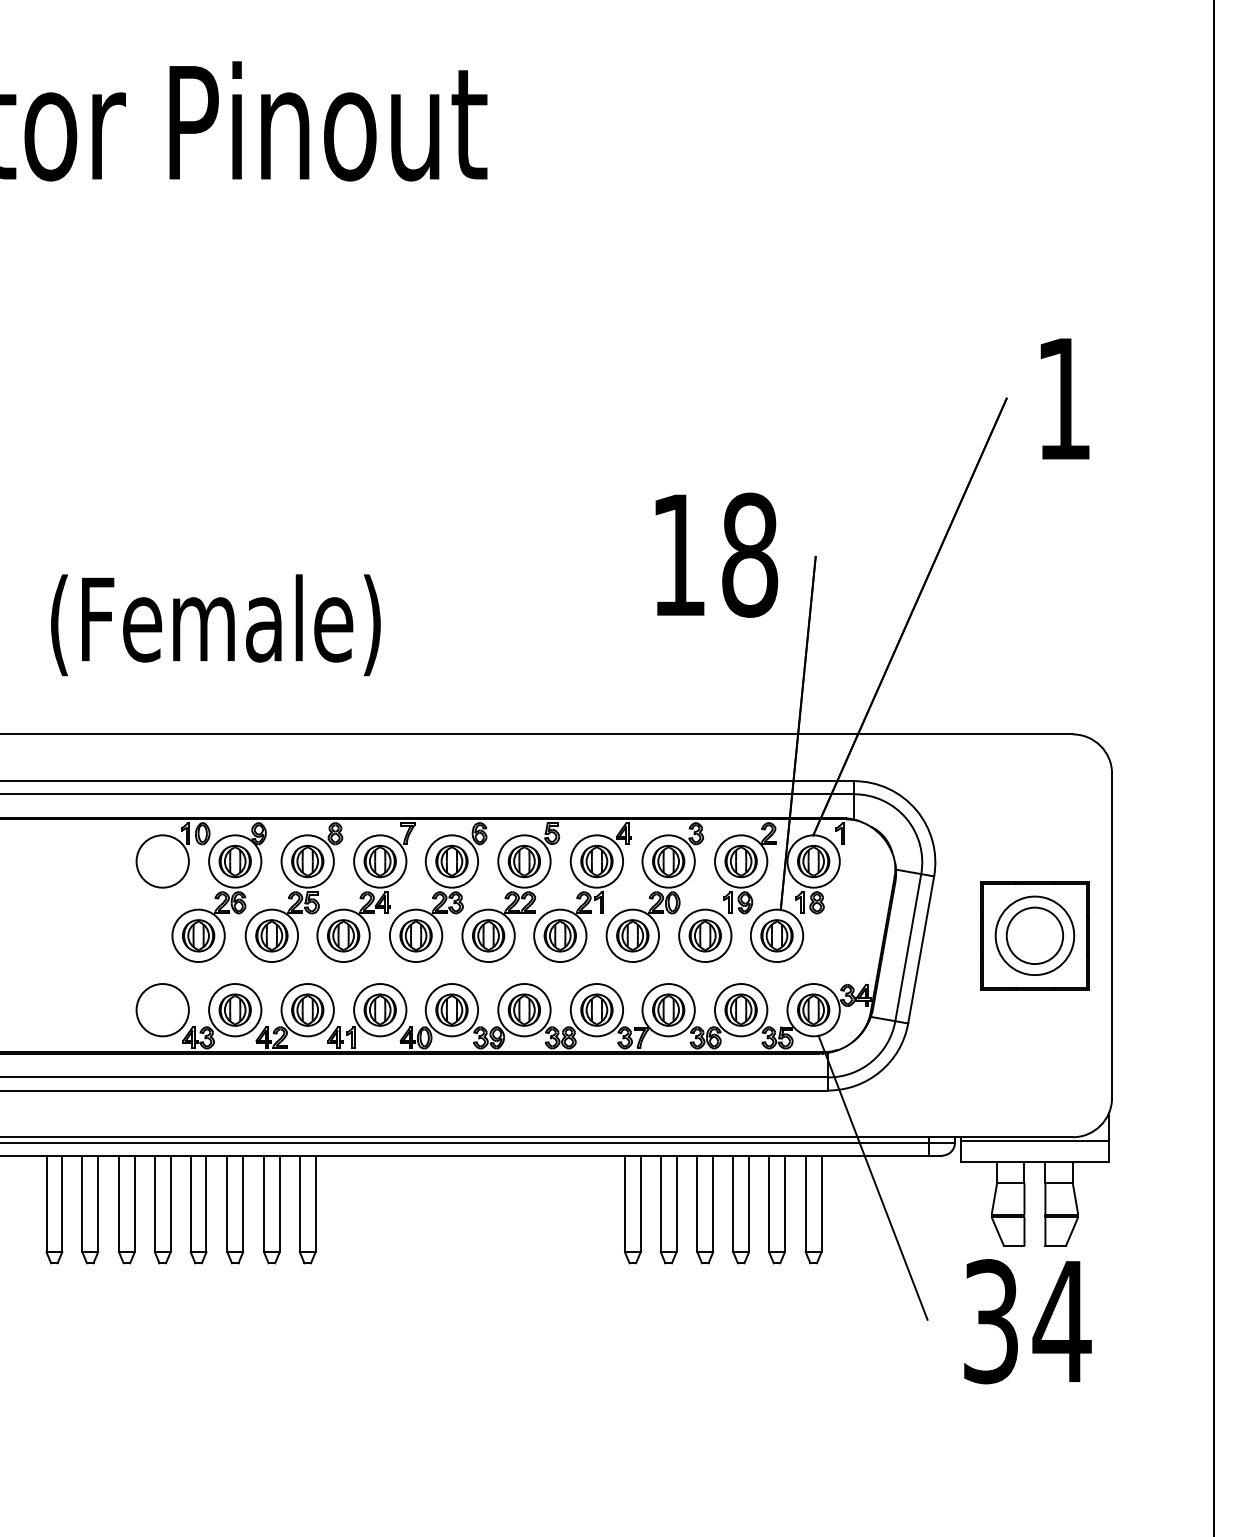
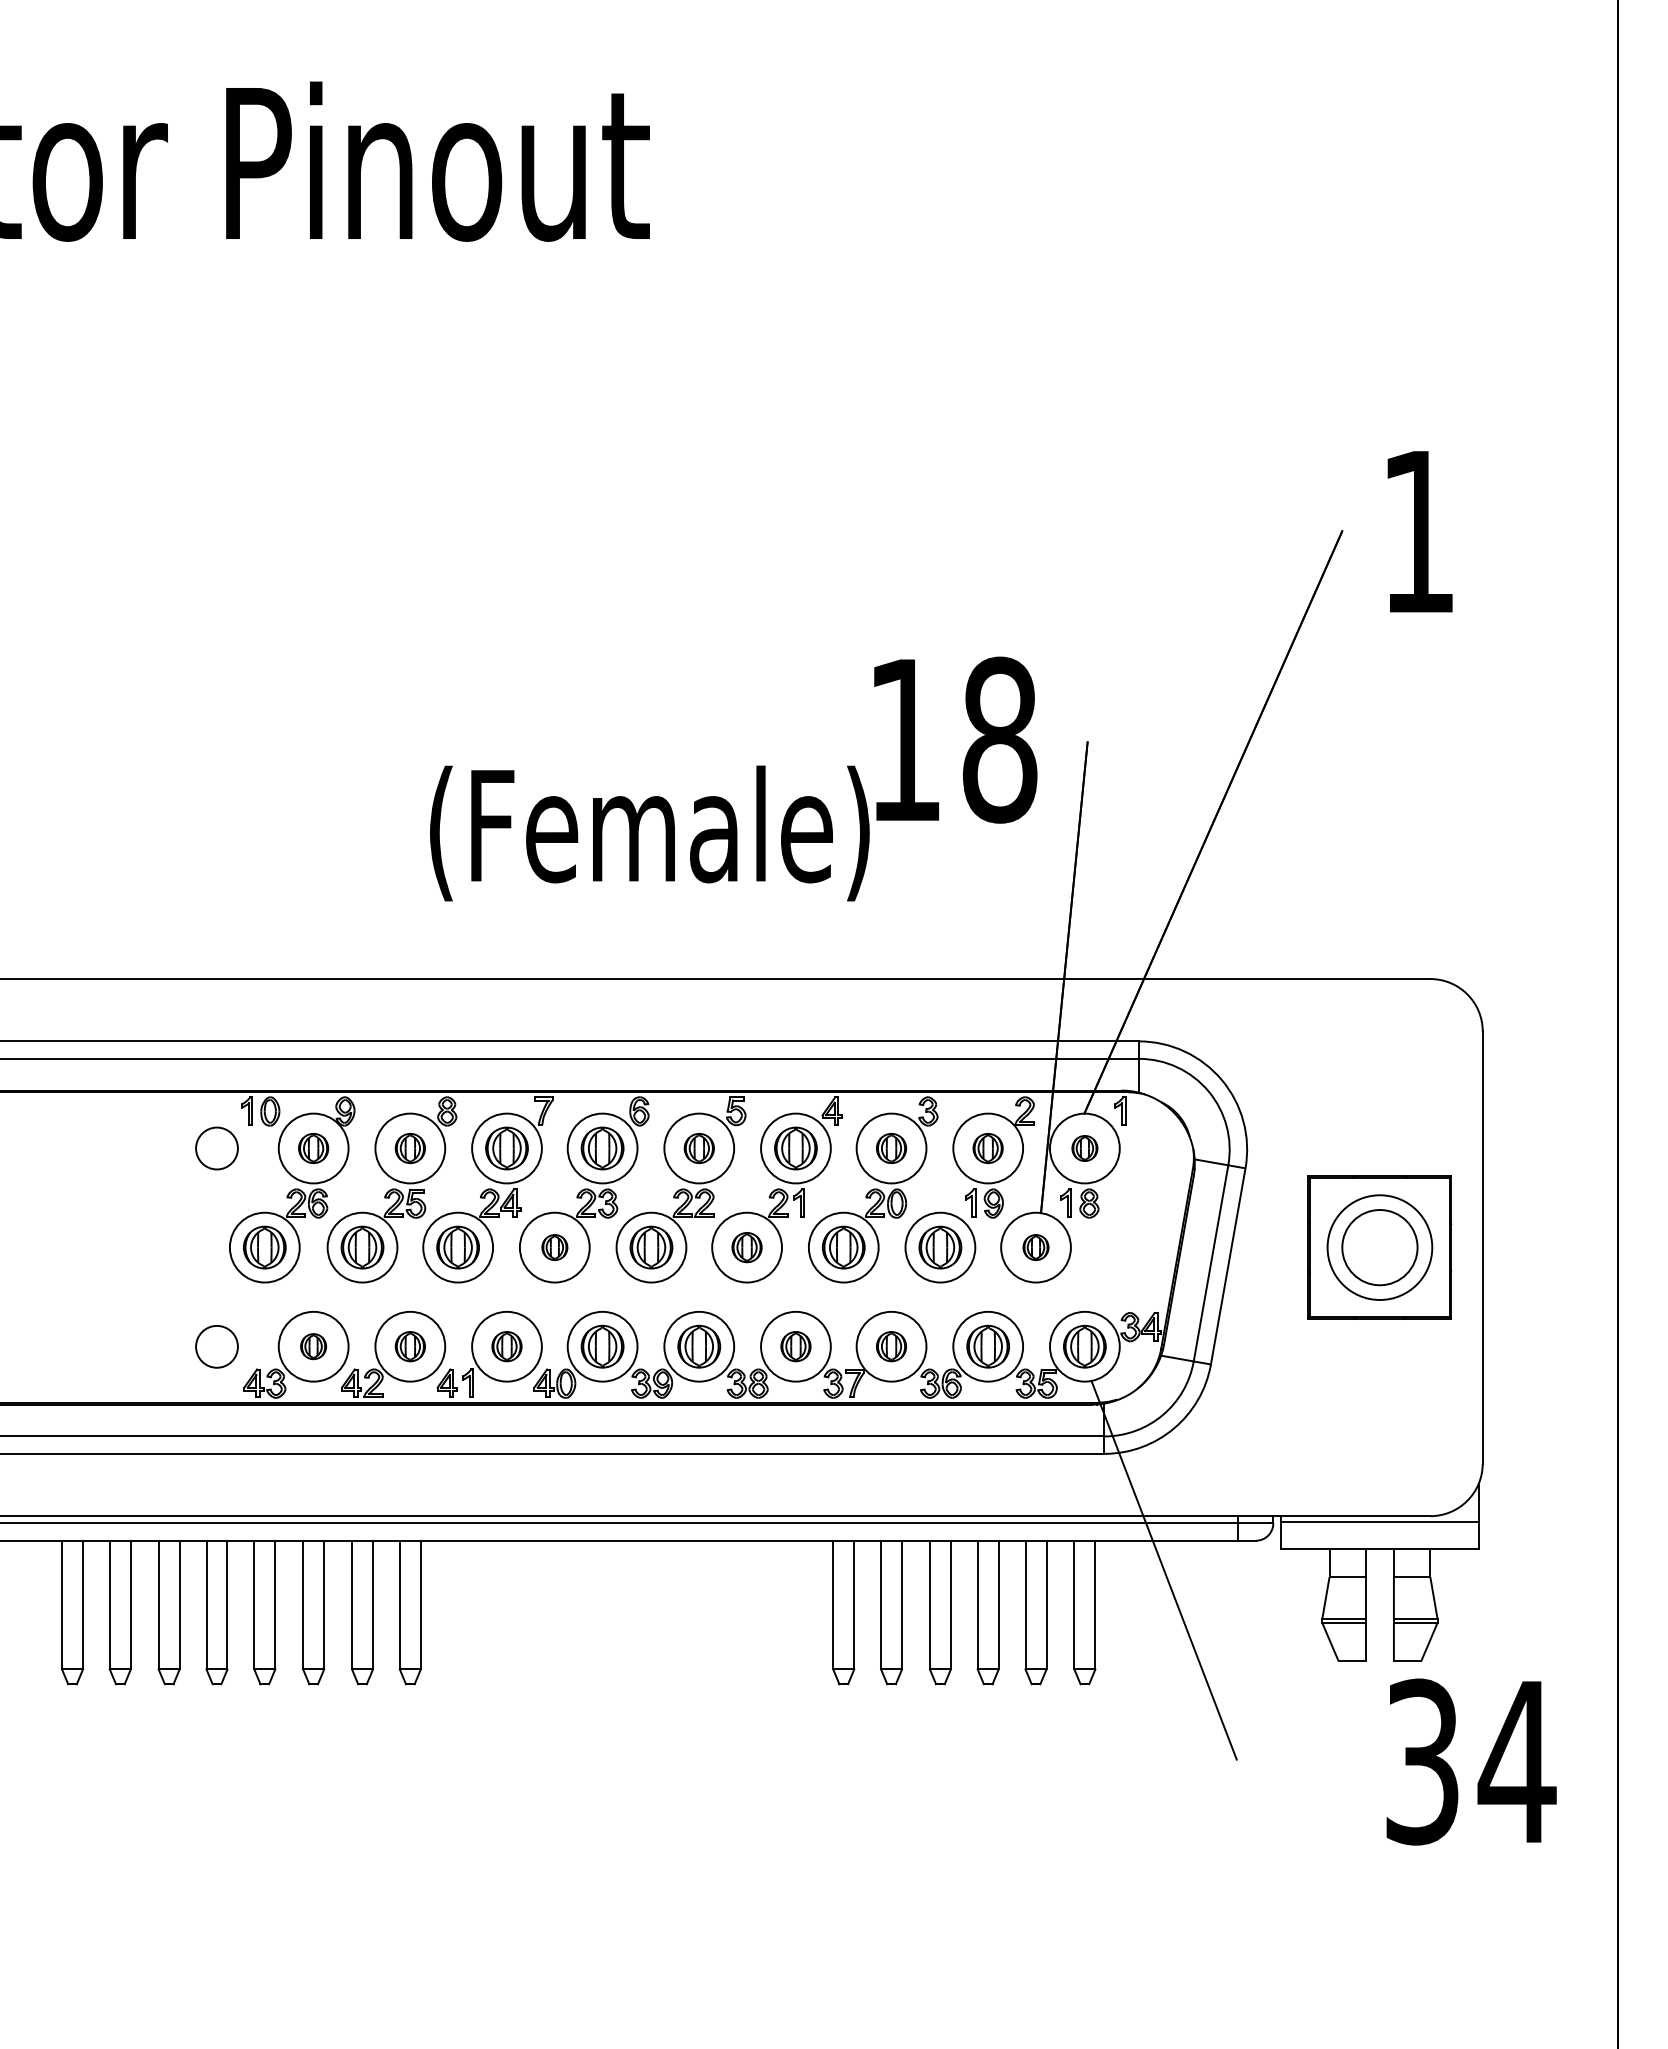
text: (215, 625) -> (649, 833), moved
circle: (162, 861) -> (216, 1148), size x0.6
part: (235, 861) -> (313, 1148), size x0.7
part: (307, 861) -> (410, 1148), size x0.7
part: (524, 861) -> (699, 1148), size x0.7
part: (668, 861) -> (891, 1148), size x0.7
part: (740, 861) -> (987, 1148), size x0.7
part: (813, 861) -> (1084, 1148), size x0.6
part: (415, 935) -> (554, 1247), size x0.6
part: (559, 935) -> (746, 1247), size x0.7
part: (776, 935) -> (1035, 1247), size x0.6
circle: (162, 1010) -> (216, 1346), size x0.6
part: (235, 1010) -> (313, 1346), size x0.6
part: (307, 1010) -> (410, 1346), size x0.7
part: (379, 1010) -> (506, 1346), size x0.7
part: (596, 1010) -> (795, 1346), size x0.7
part: (668, 1010) -> (891, 1346), size x0.7
text: (1027, 1321) -> (1471, 1761), moved

